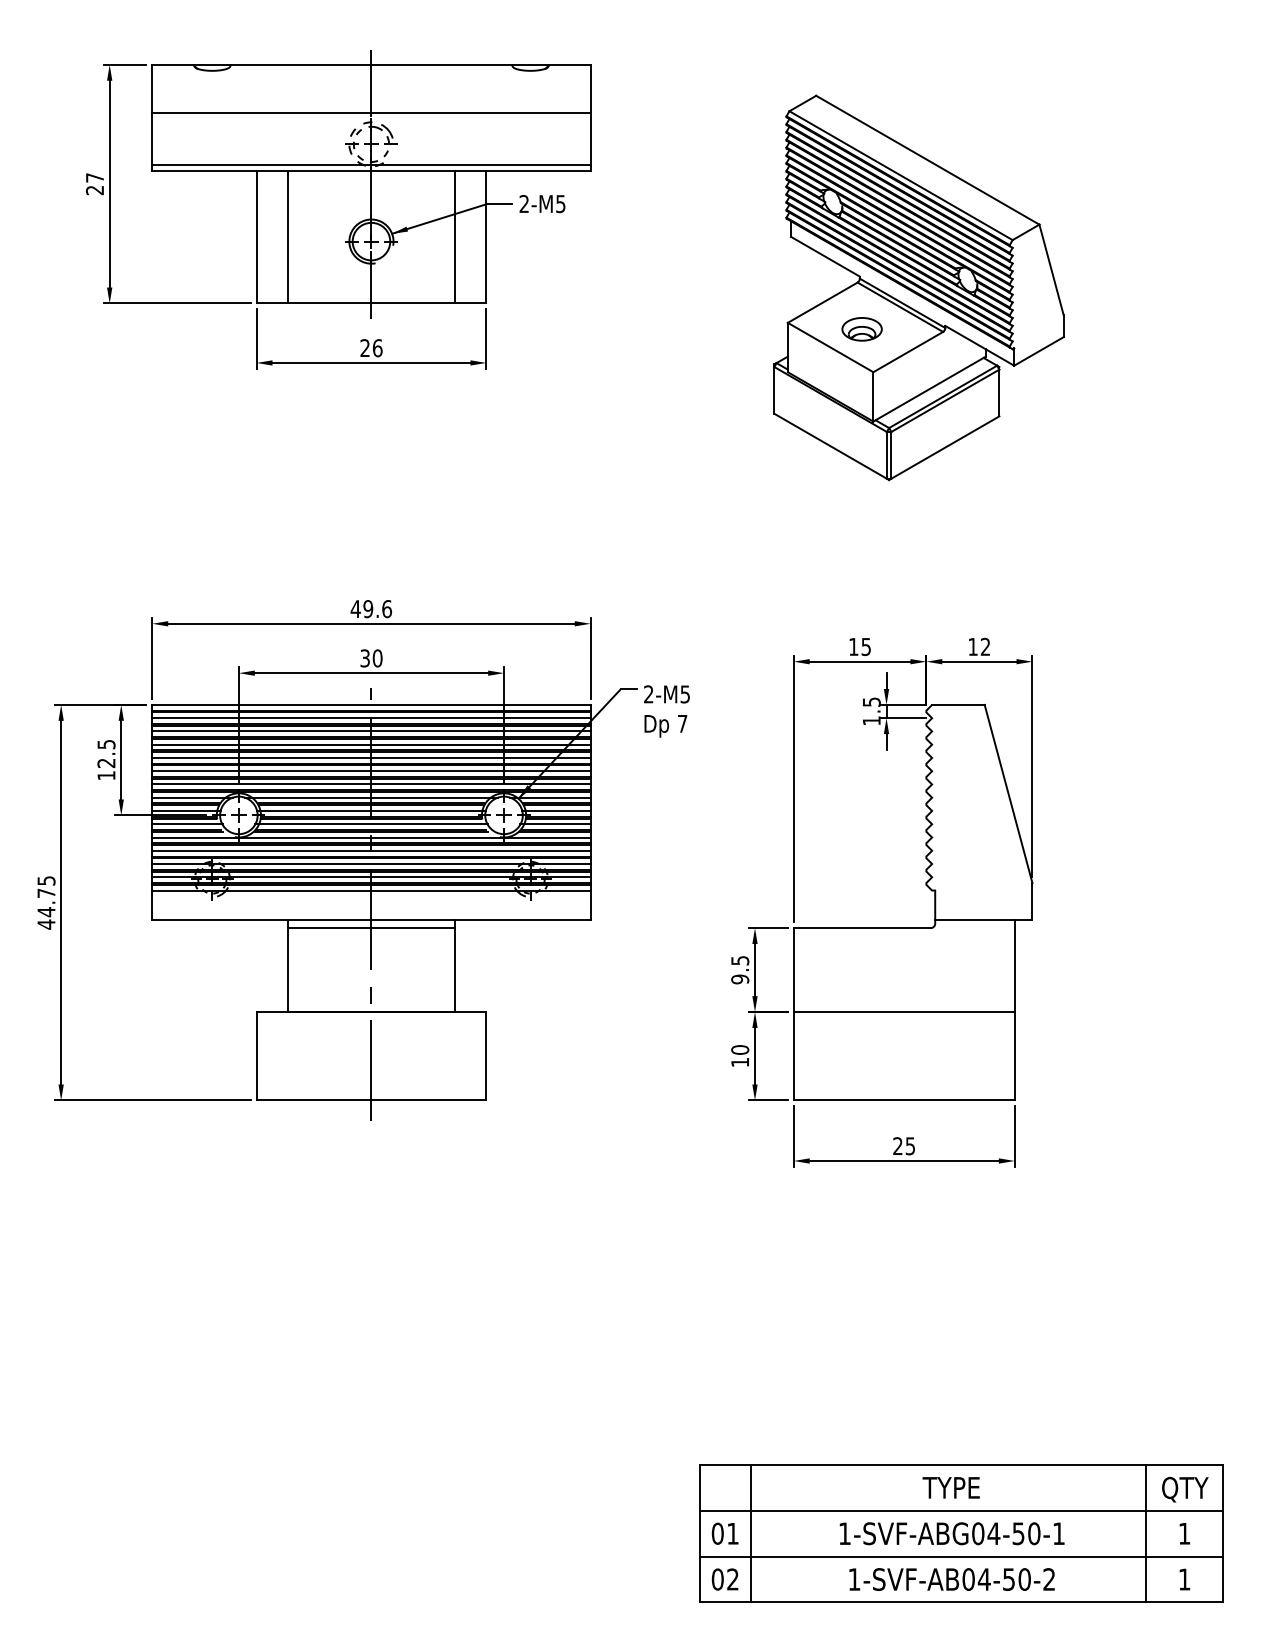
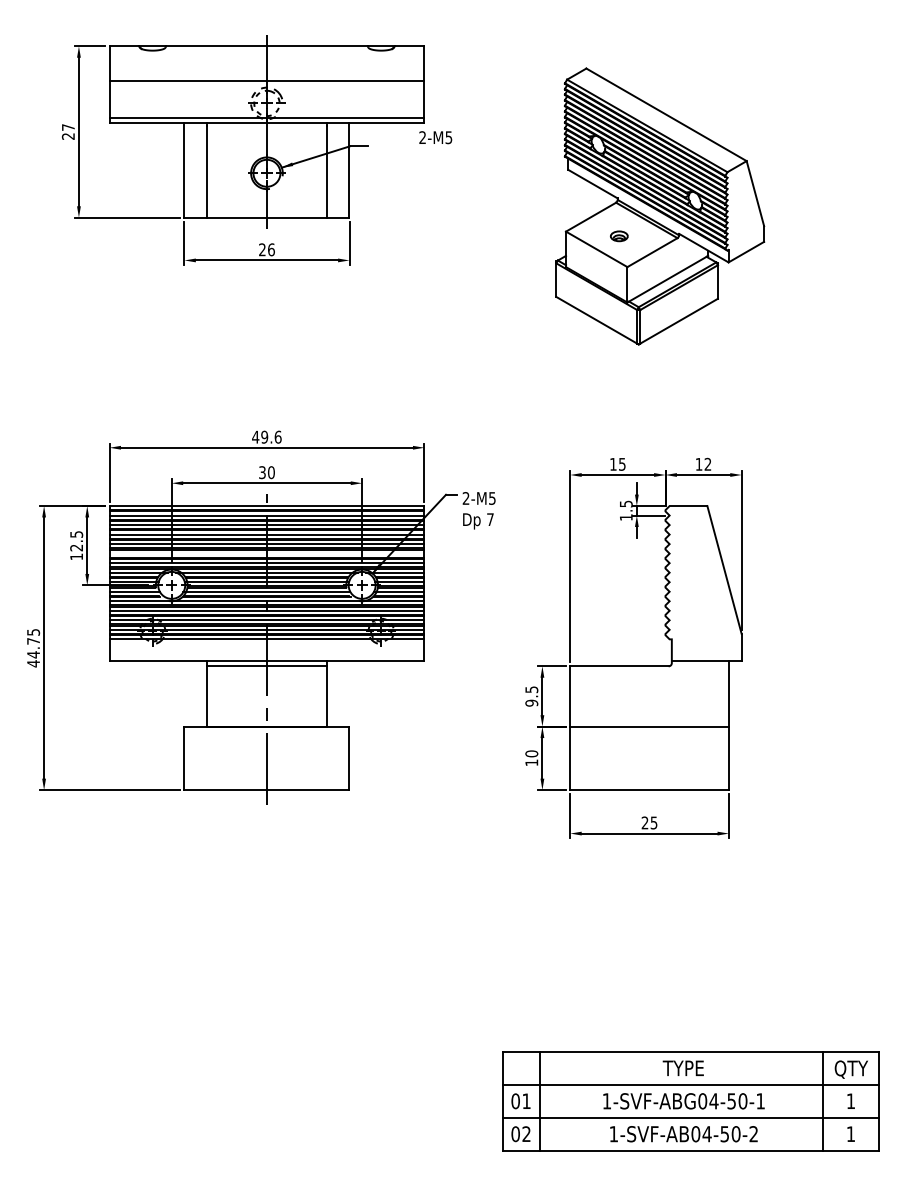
text: (542, 204) -> (435, 138), moved
part: (861, 329) -> (618, 236), size x0.6
line: (371, 771) -> (266, 553), removed

